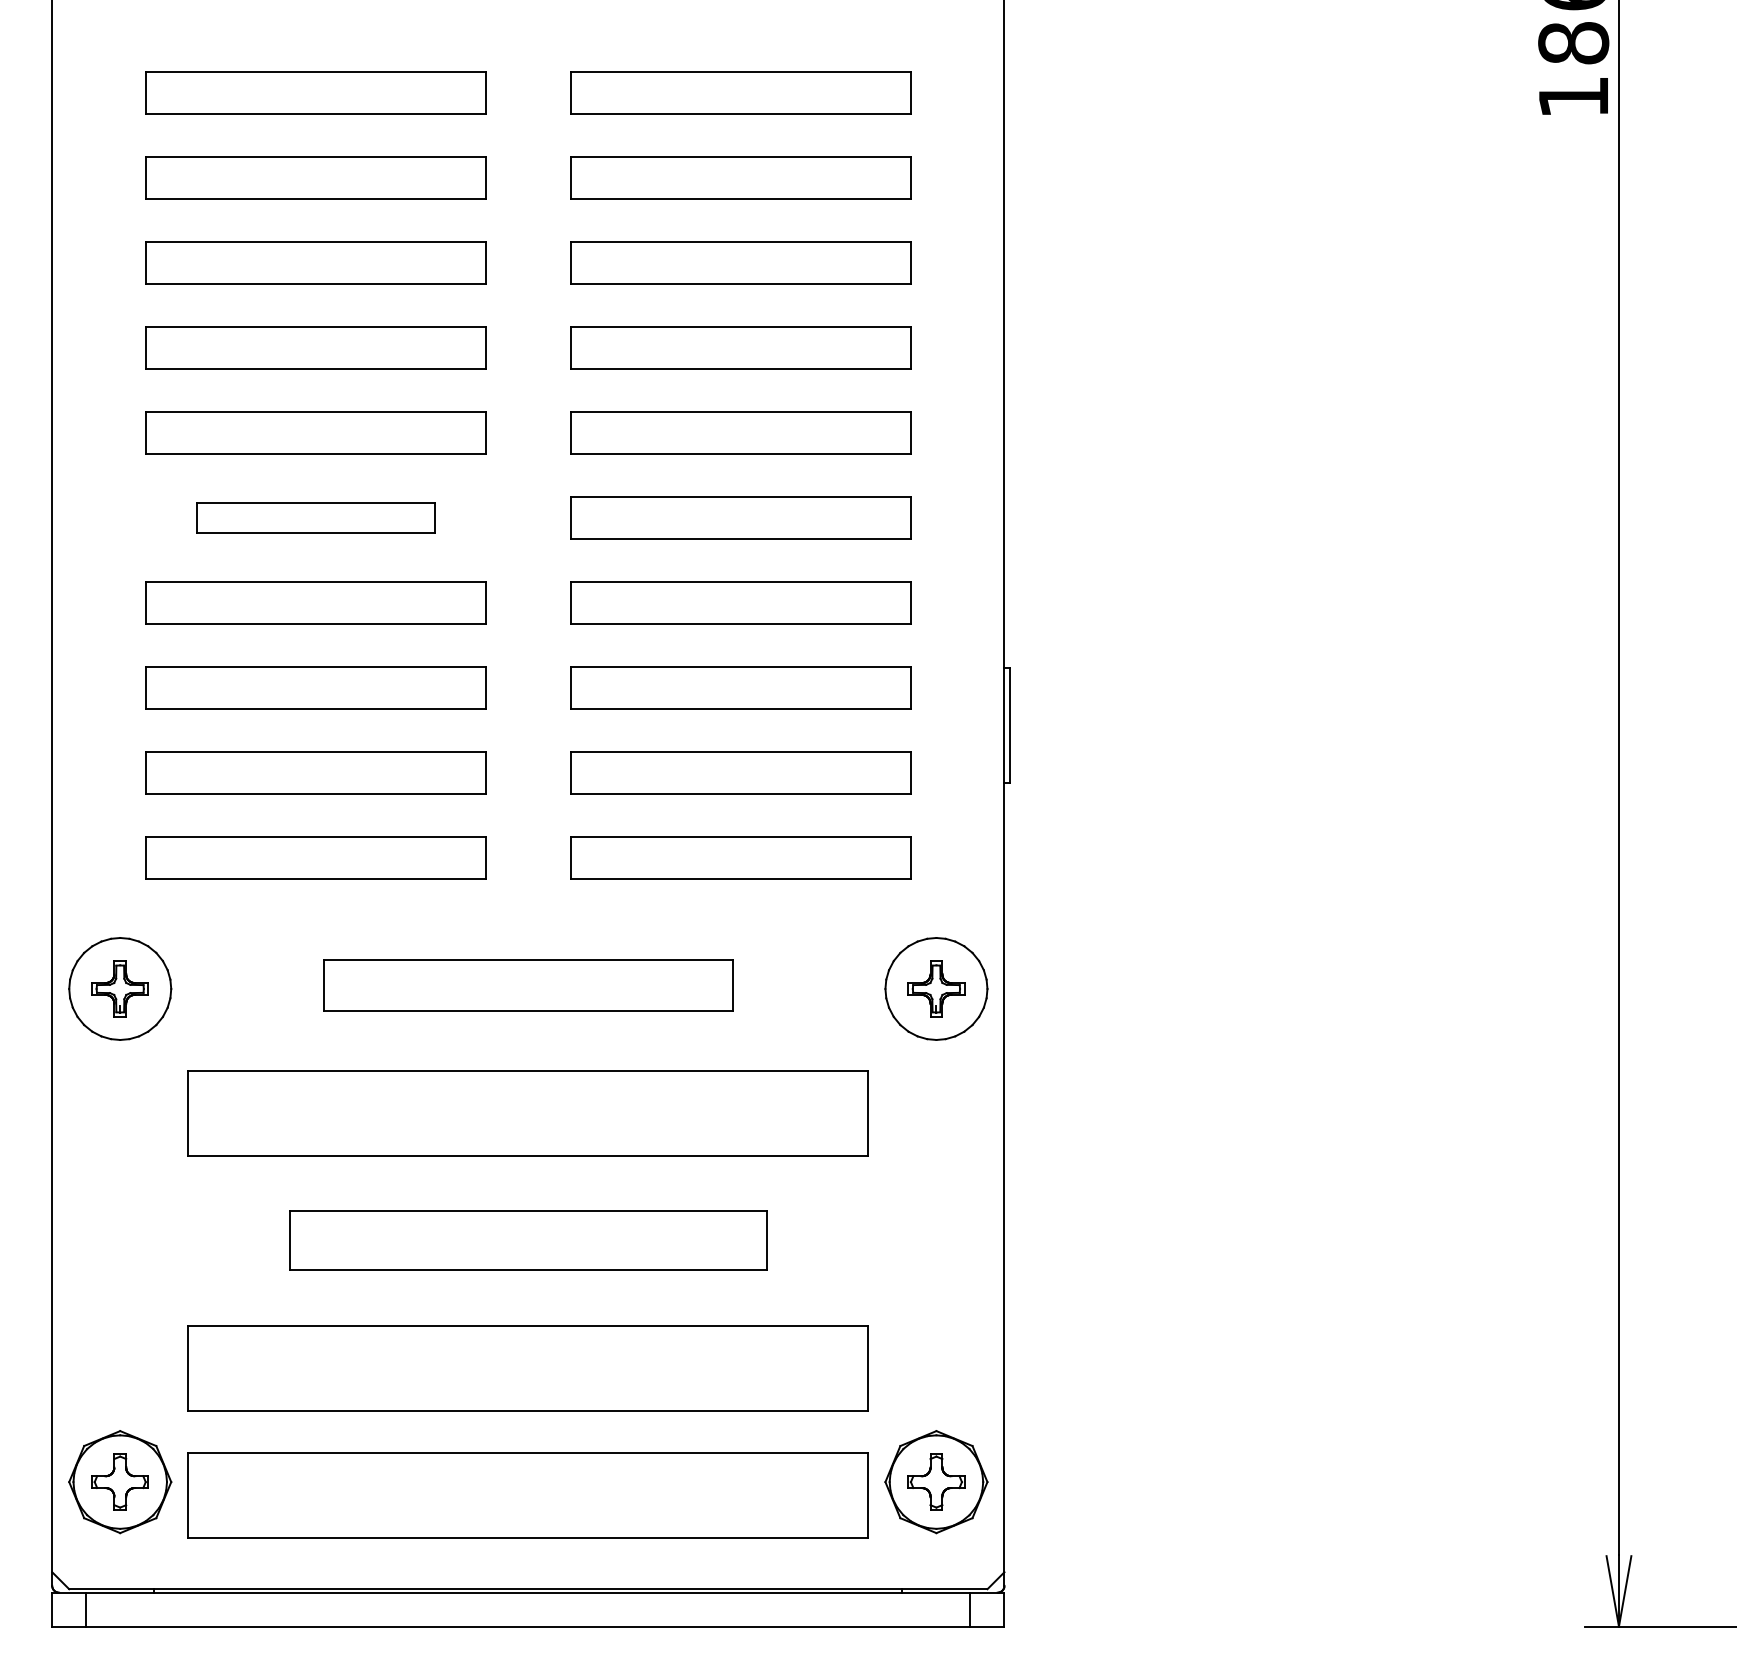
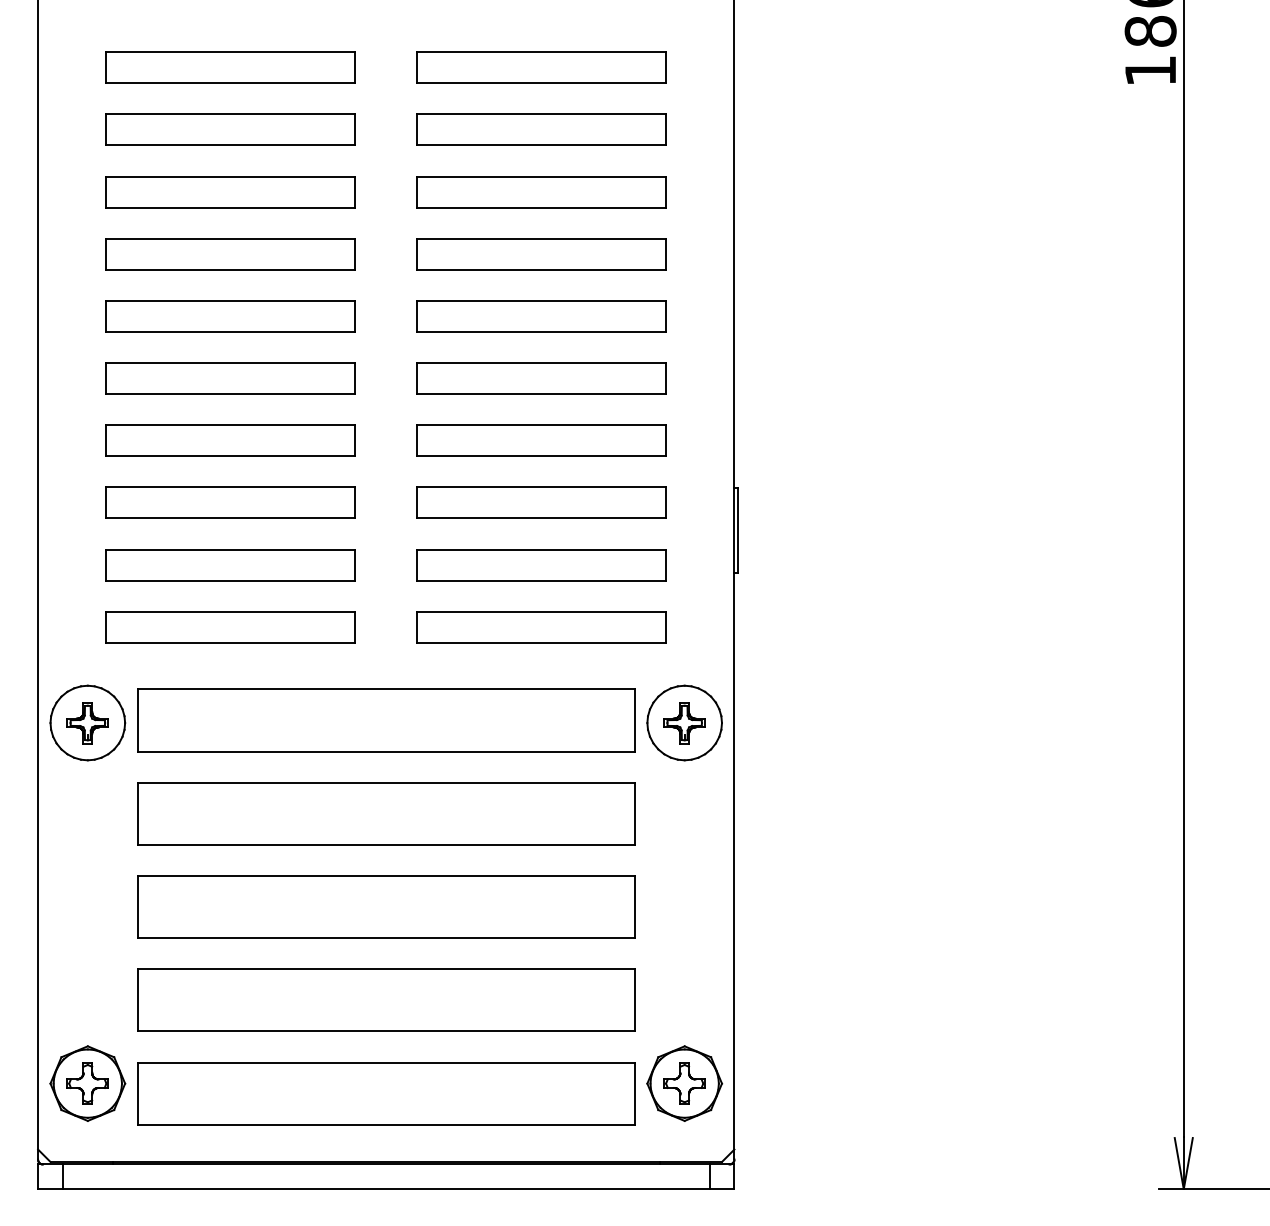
part: (315, 517) -> (230, 378), size x1.43
part: (528, 985) -> (386, 720), size x1.67
part: (528, 1239) -> (386, 906), size x1.43

